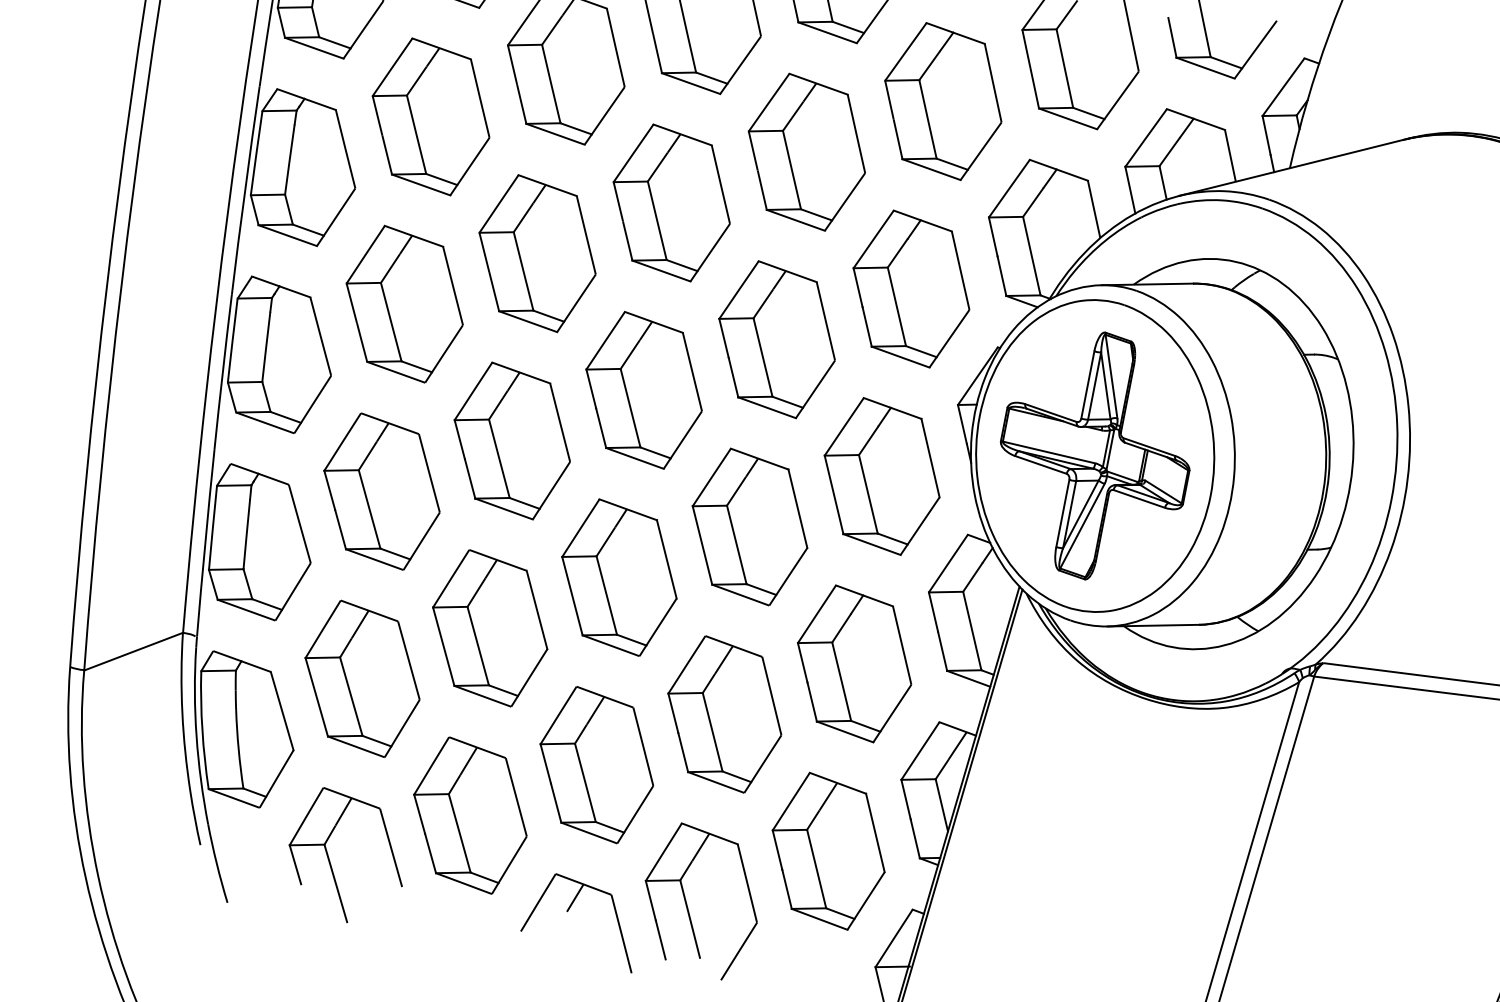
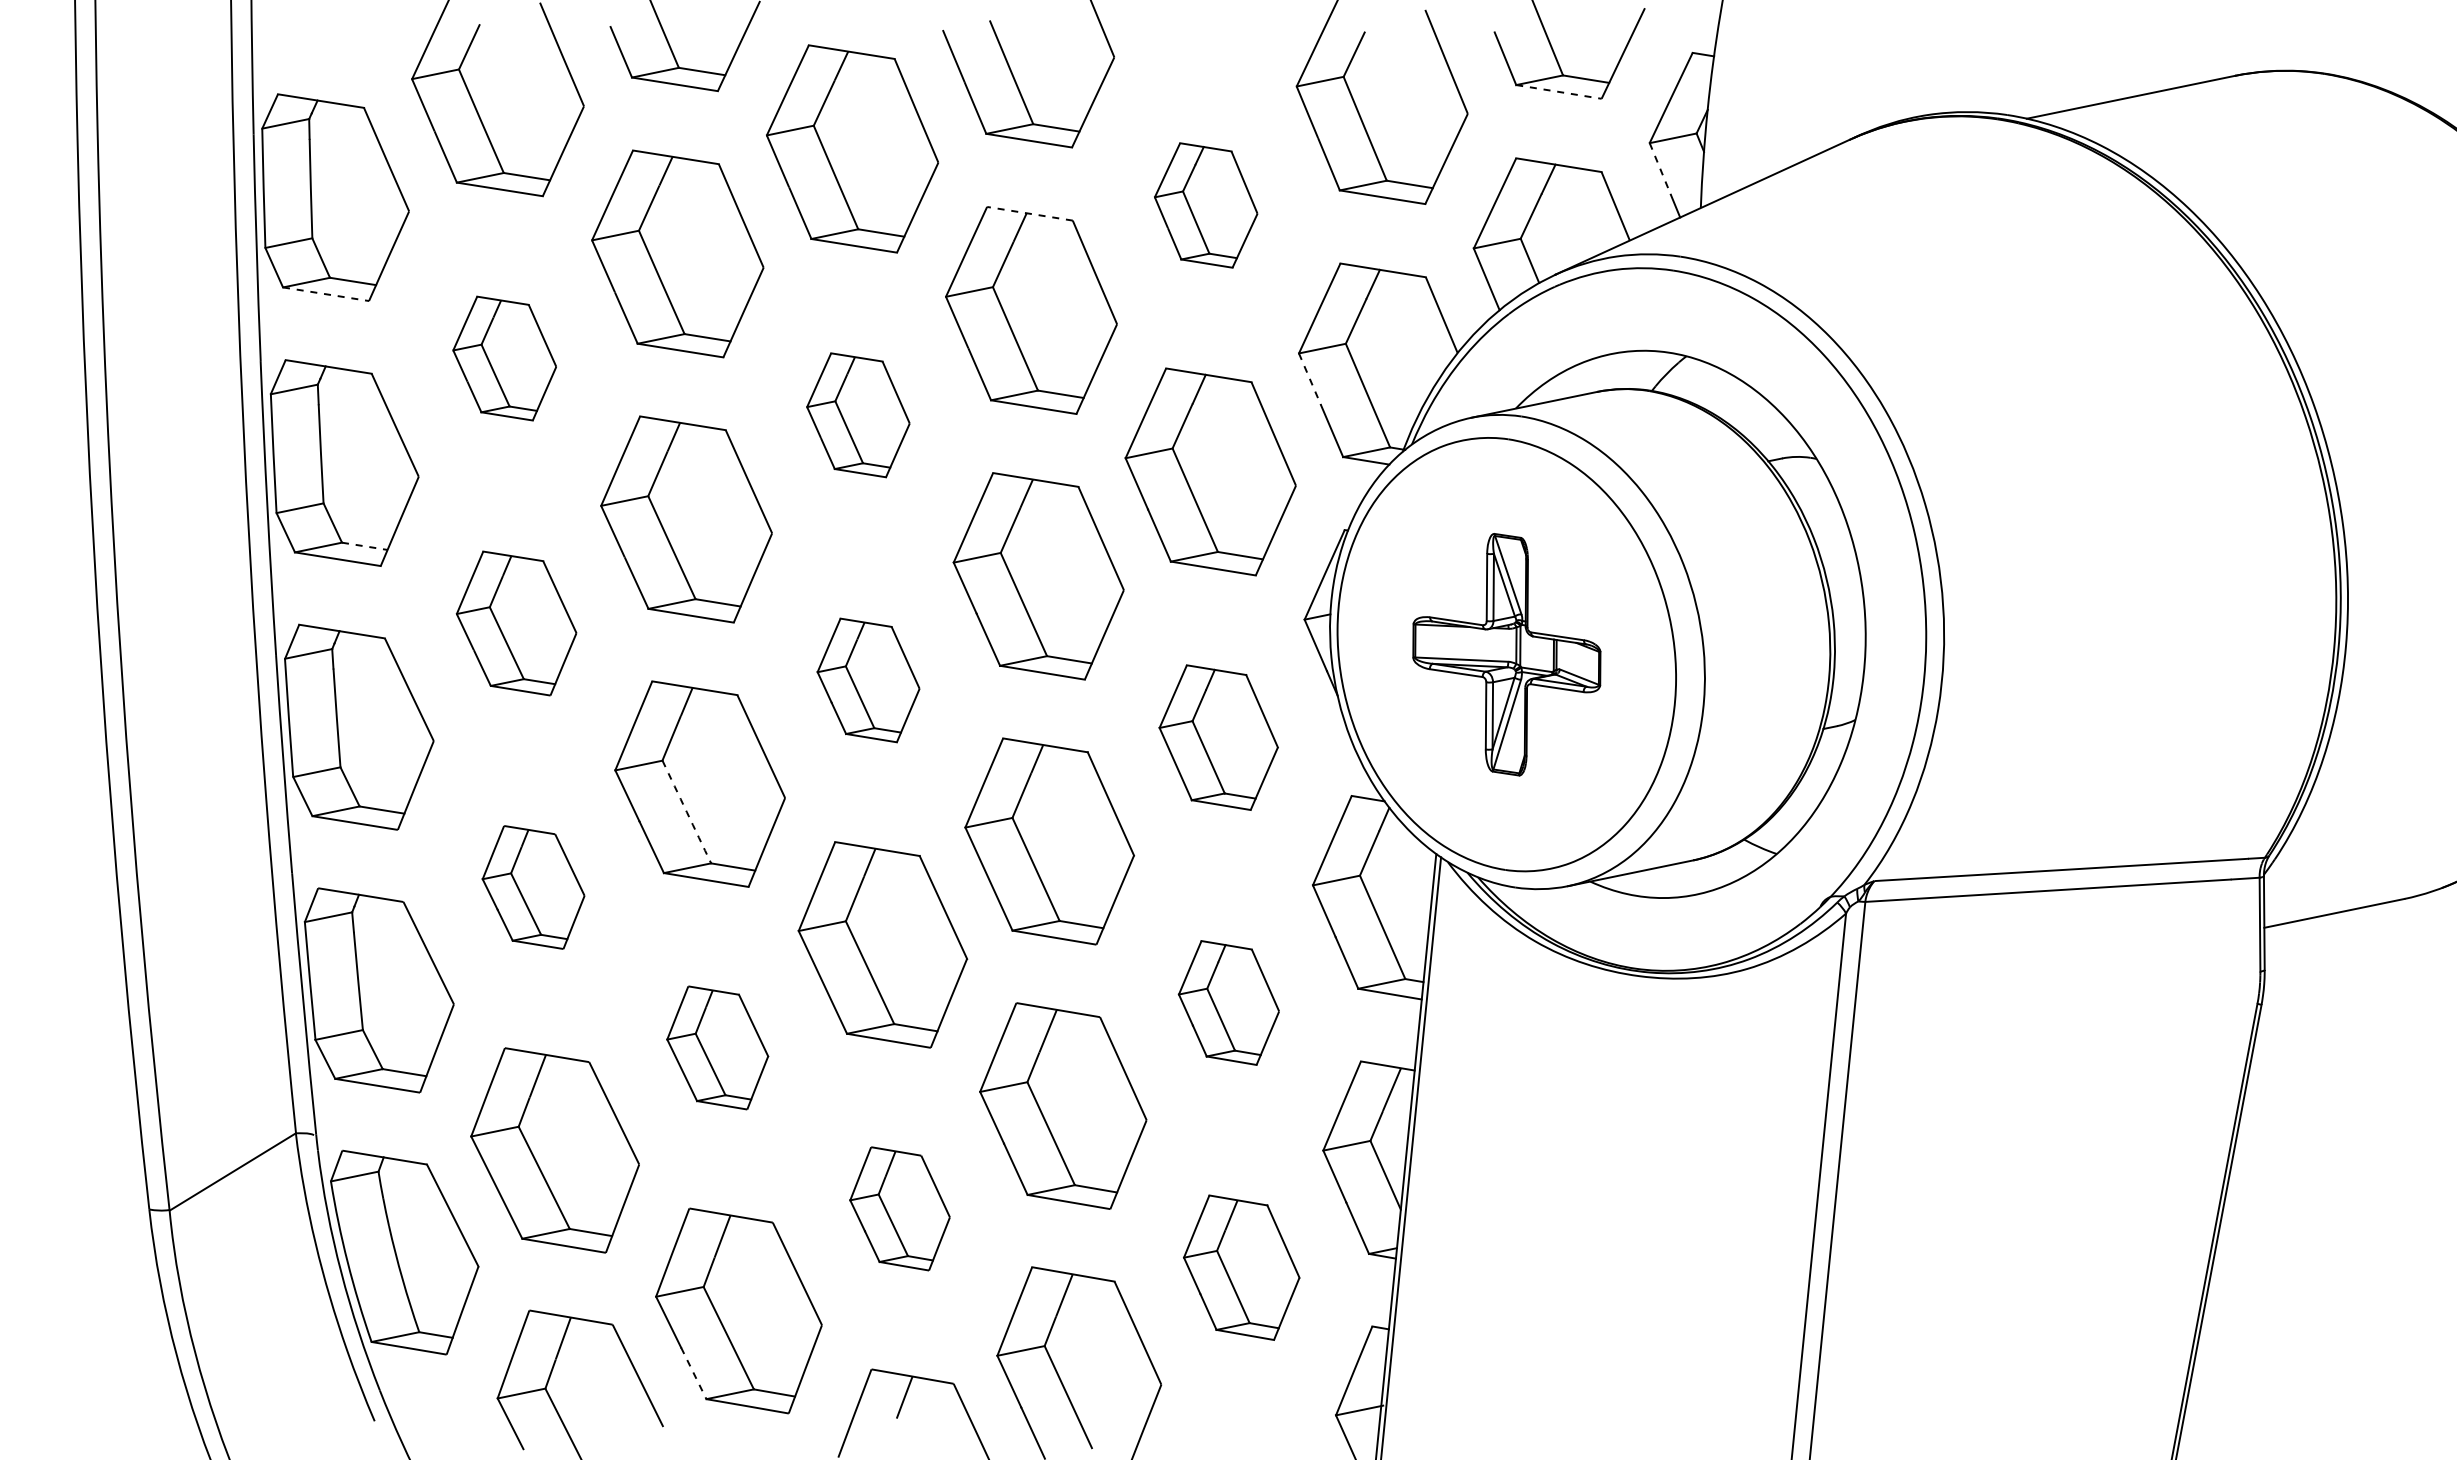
line: (314, 48) -> (326, 294), solid -> dashed
line: (1205, 68) -> (1559, 92), solid -> dashed
line: (818, 83) -> (1029, 213), solid -> dashed
part: (942, 101) -> (1205, 205), size x0.6
part: (431, 116) -> (504, 358), size x0.6
line: (1266, 135) -> (1660, 168), solid -> dashed
part: (671, 203) -> (858, 415), size x0.6
line: (308, 230) -> (365, 546), solid -> dashed
line: (992, 237) -> (1309, 379), solid -> dashed
part: (404, 304) -> (516, 623), size x0.7
part: (644, 390) -> (868, 680), size x0.6
part: (1094, 455) -> (1506, 654), size x0.7
arc: (499, 459) -> (686, 812), solid -> dashed
part: (882, 476) -> (1218, 737), size x0.7
part: (381, 491) -> (533, 887), size x0.6
part: (489, 627) -> (717, 1047), size x0.6
part: (854, 663) -> (1228, 1002), size x0.6
part: (596, 764) -> (899, 1208), size x0.6
part: (828, 851) -> (1241, 1267), size x0.7
line: (430, 853) -> (693, 1373), solid -> dashed

